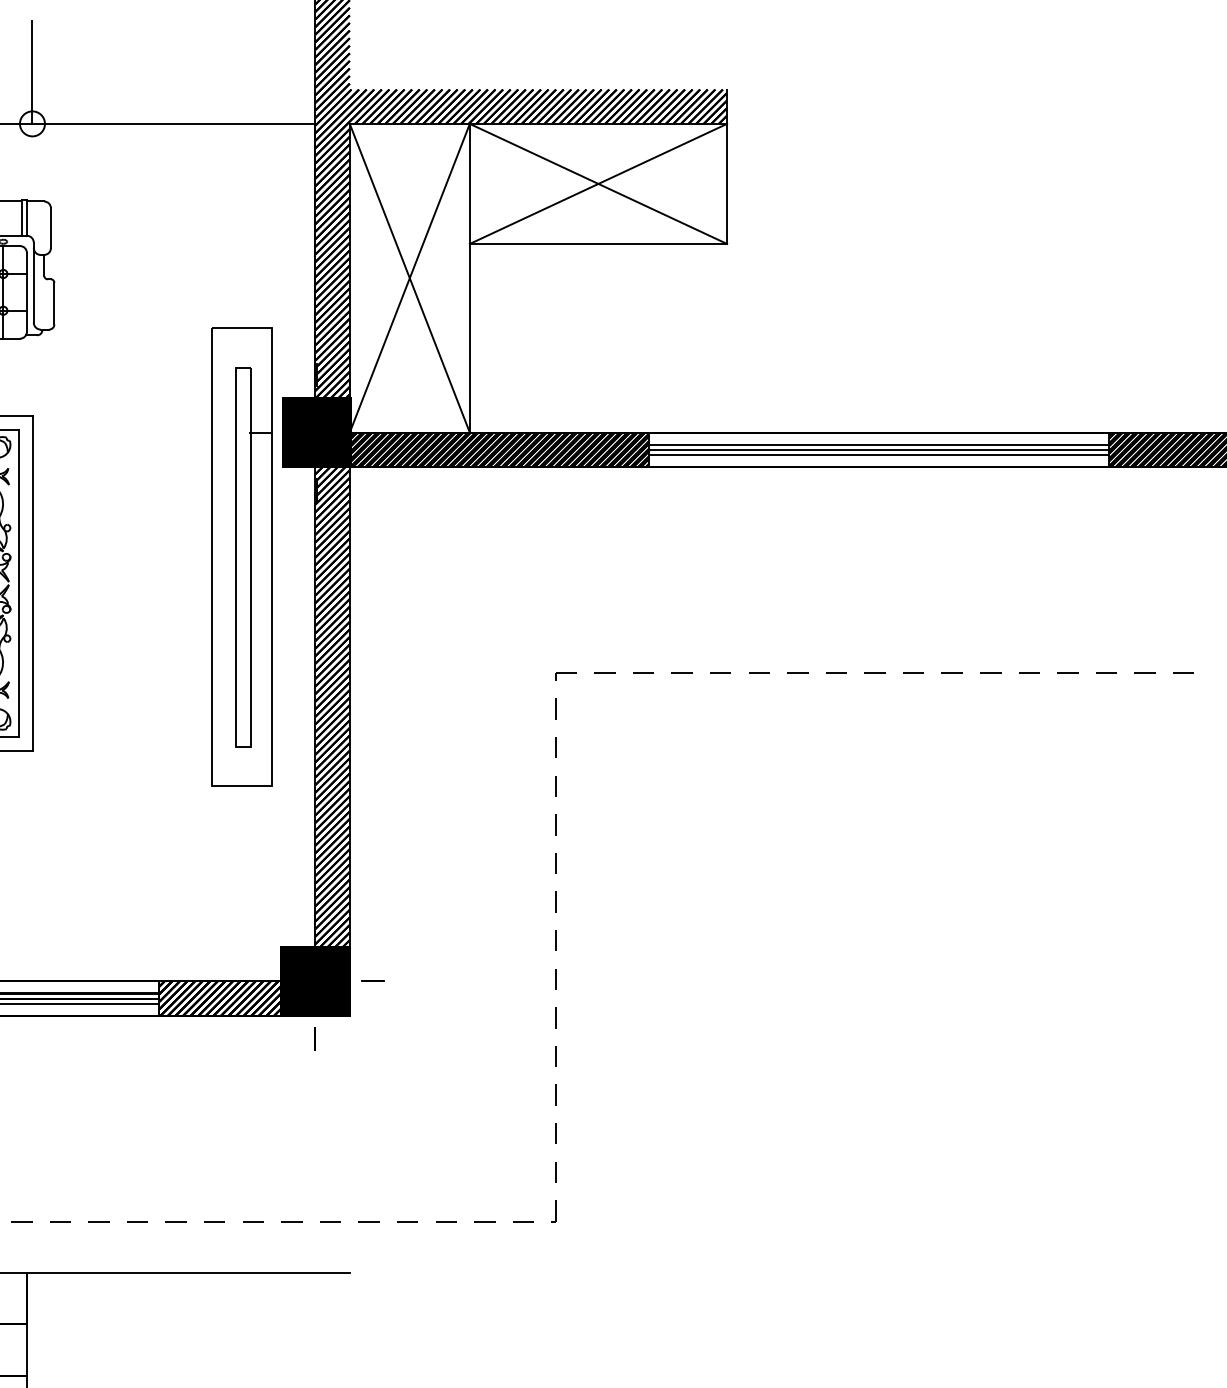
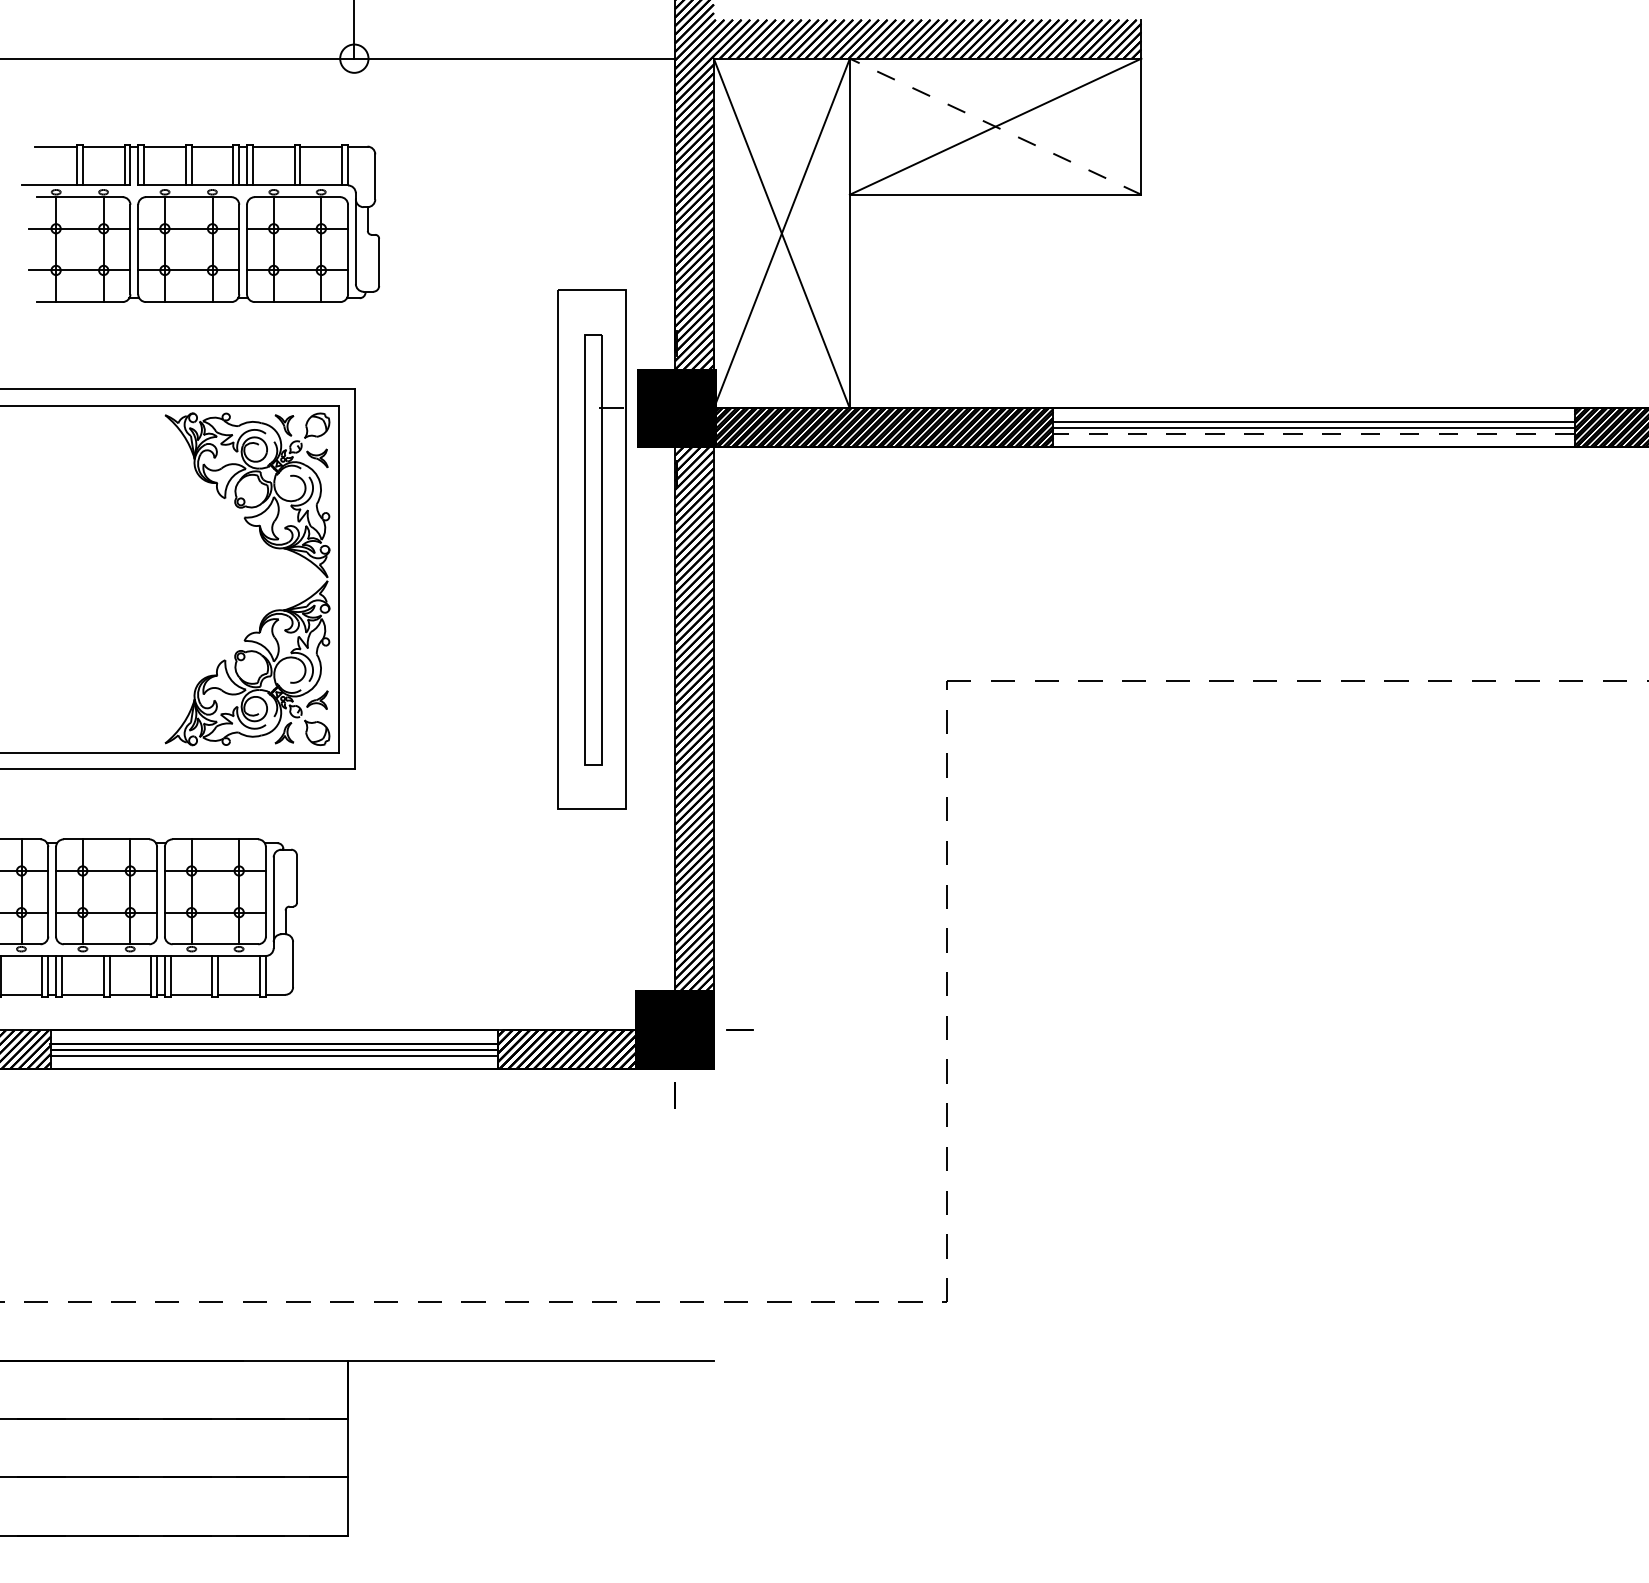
line: (598, 183) -> (995, 126), solid -> dashed
line: (879, 454) -> (1313, 433), solid -> dashed

